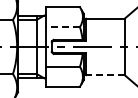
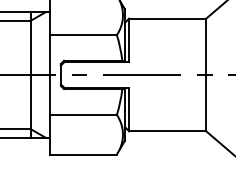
line: (63, 27) -> (84, 36), dashed -> solid
line: (104, 75) -> (165, 132), dashed -> solid

